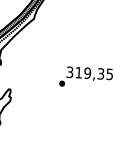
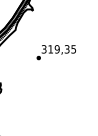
text: (85, 77) -> (55, 52), moved

